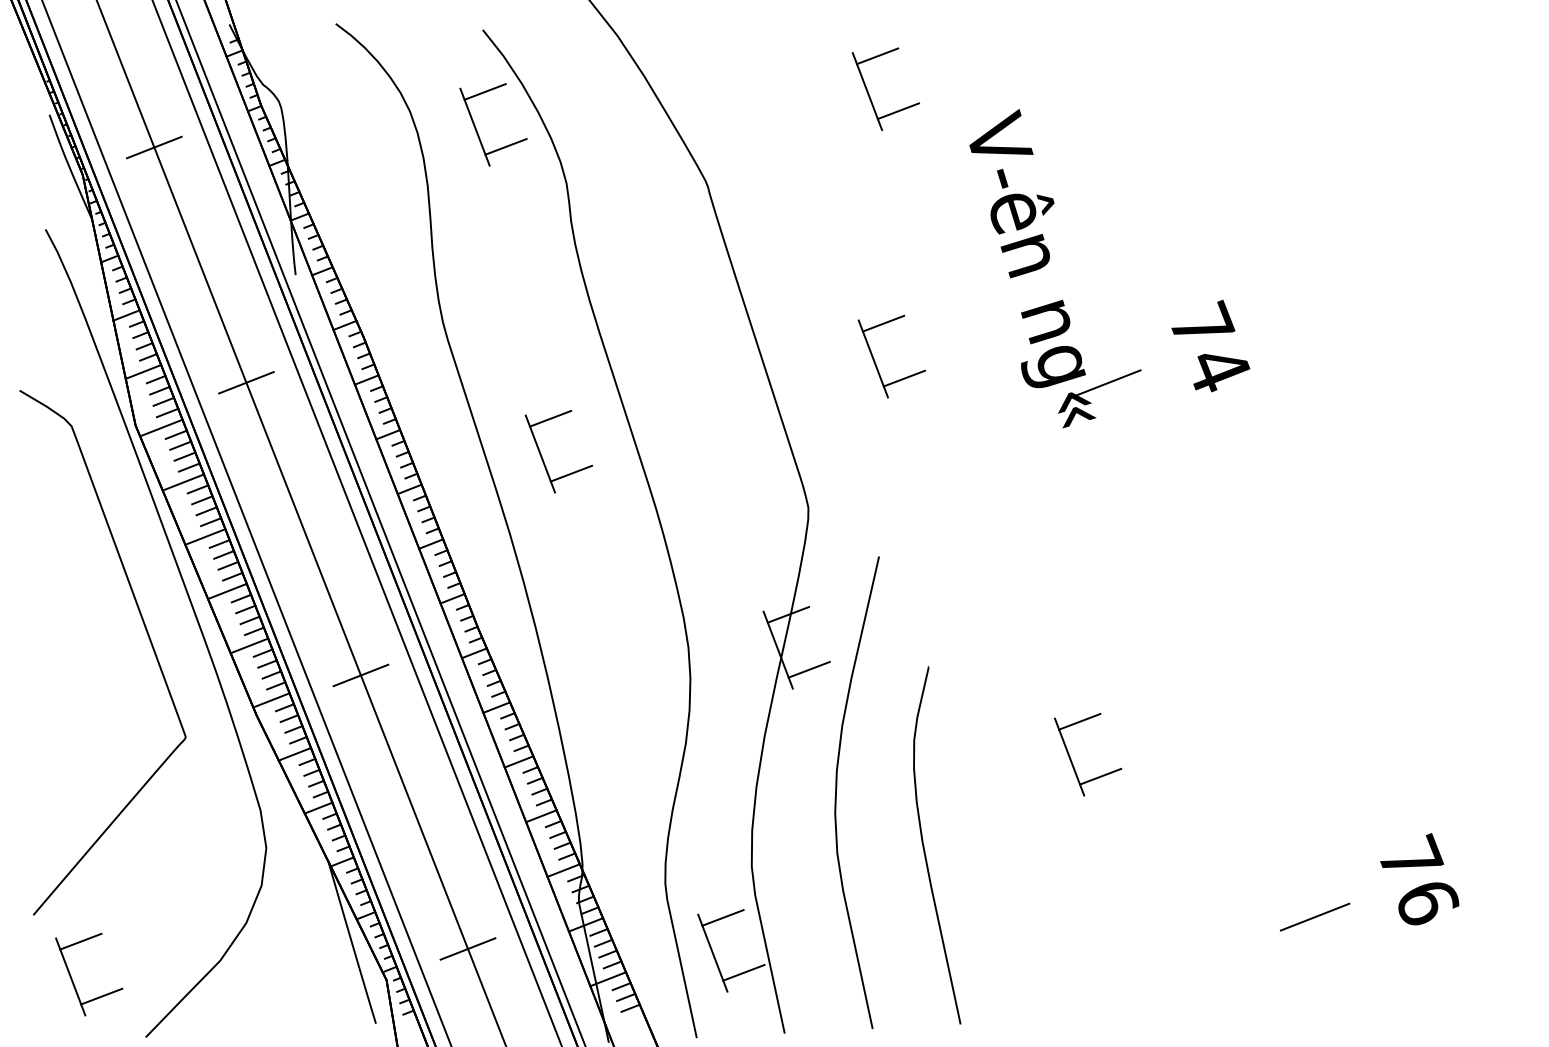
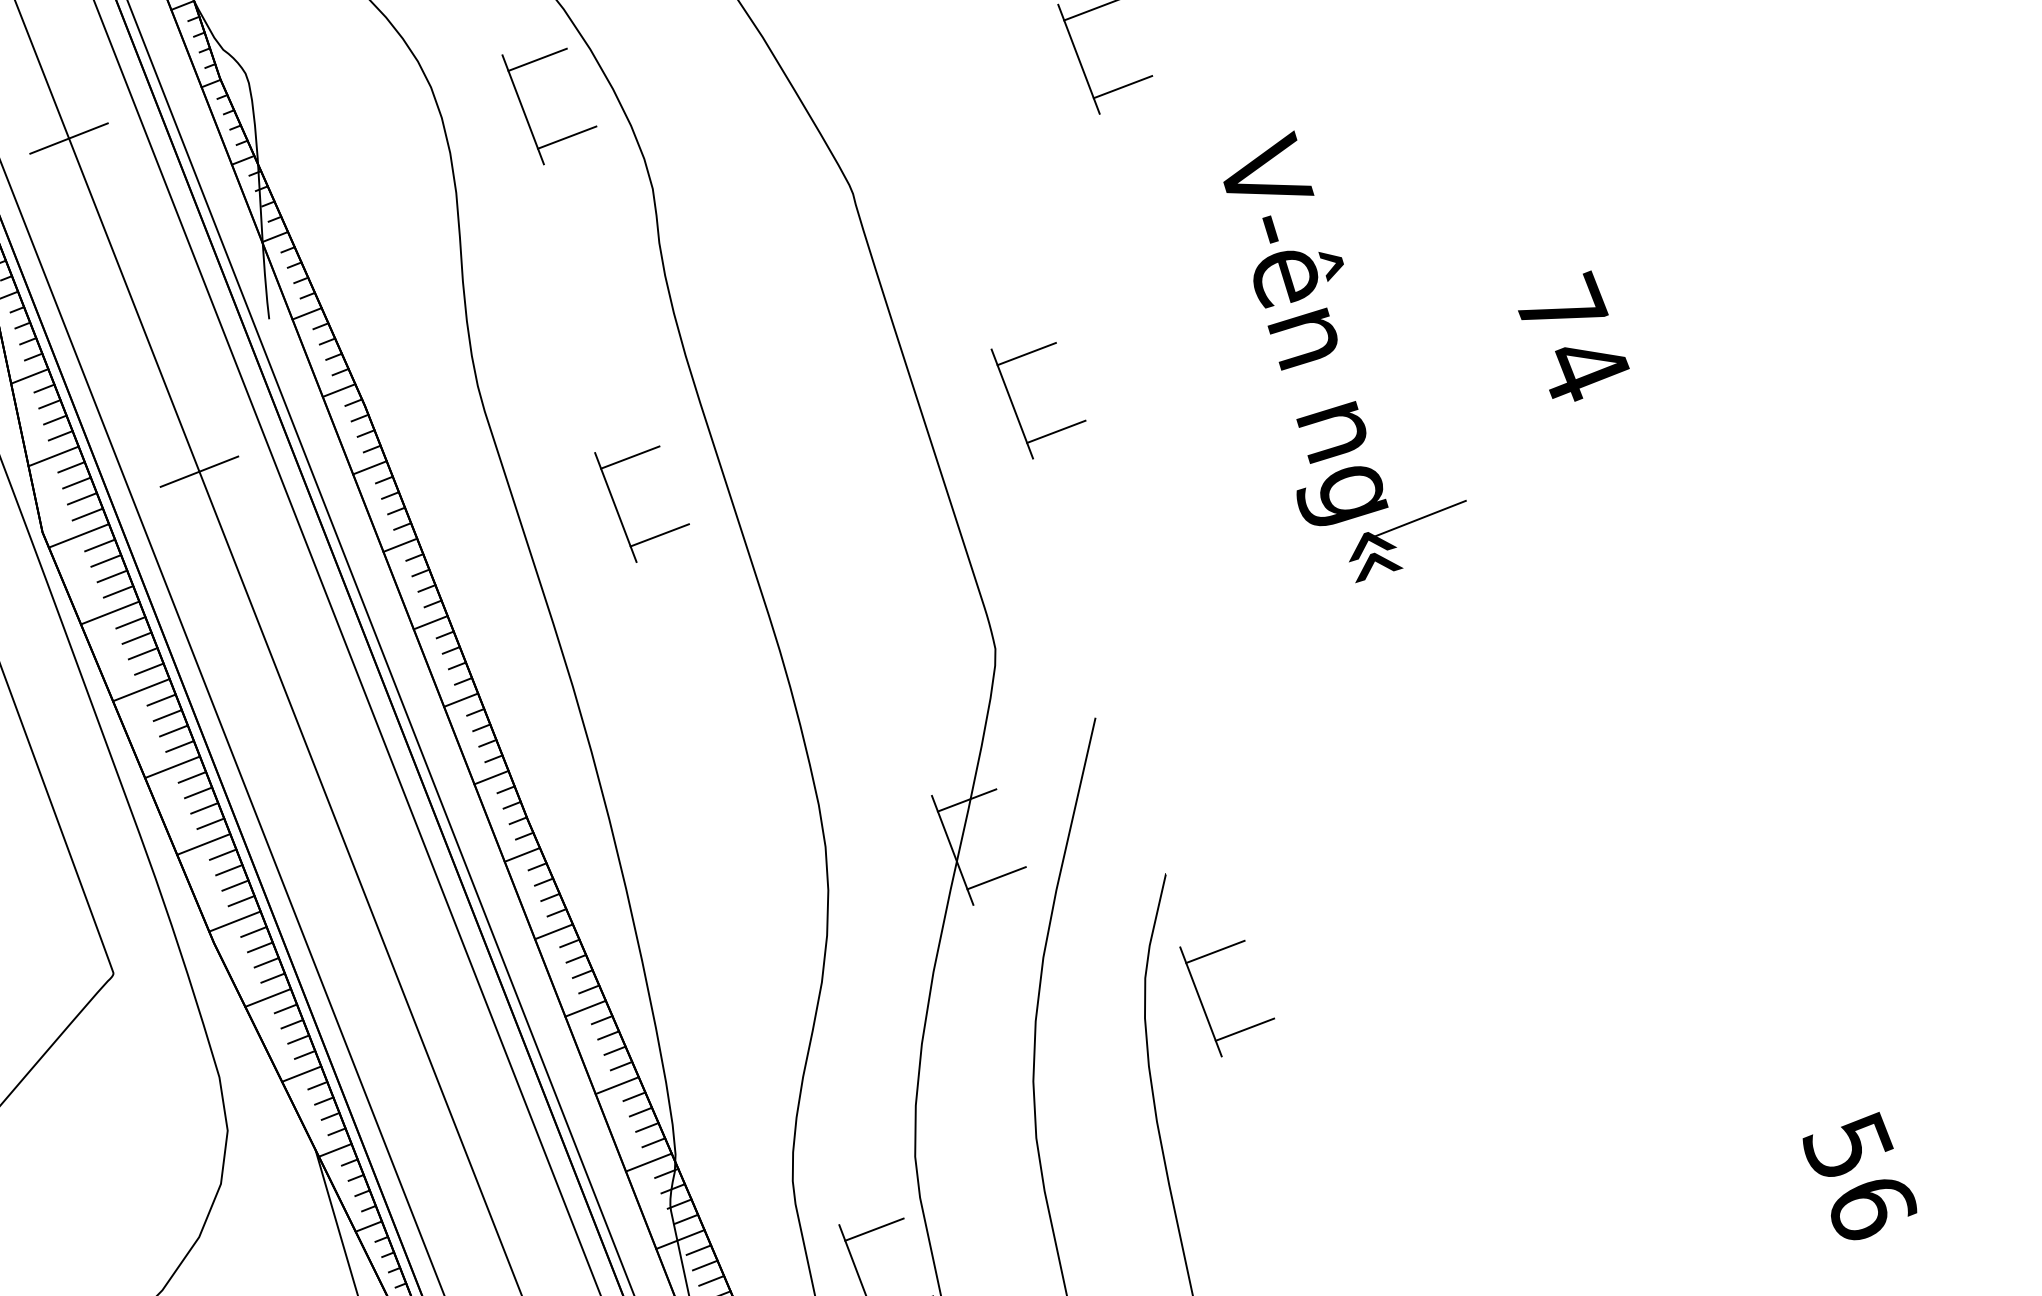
part: (1048, 262) -> (1335, 348), moved
text: (1210, 345) -> (1573, 335), moved
part: (876, 363) -> (1016, 410), moved
part: (543, 458) -> (620, 513), moved
line: (360, 675) -> (361, 886), removed
part: (1071, 758) -> (1203, 1003), moved
text: (1411, 856) -> (1849, 1142), 76 -> 56
line: (1314, 916) -> (1712, 1227), removed
line: (467, 948) -> (512, 1272), removed

